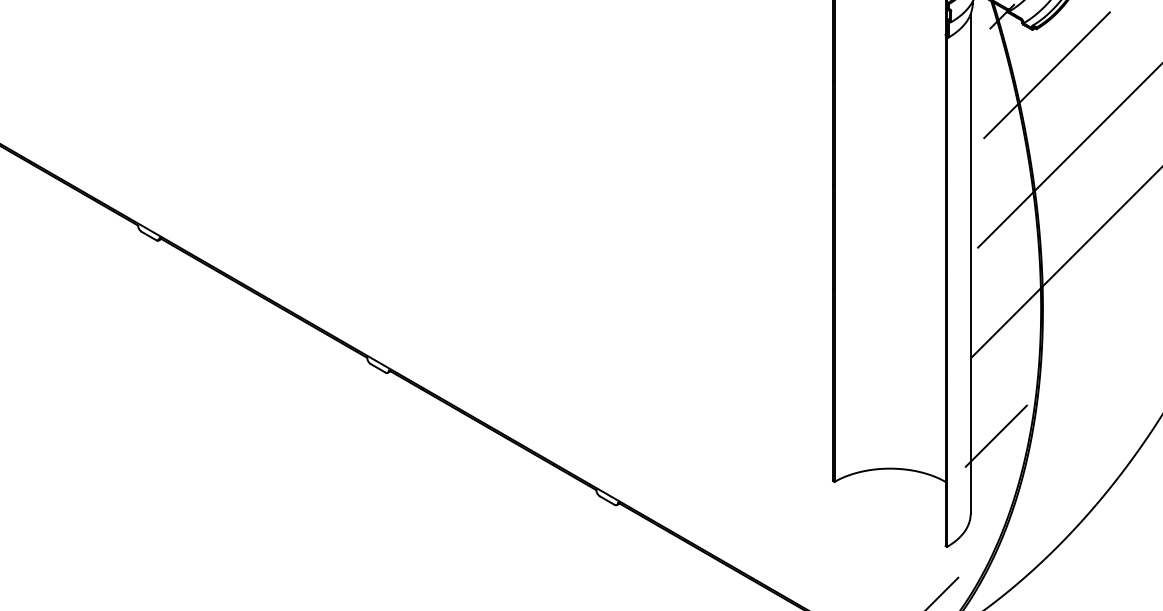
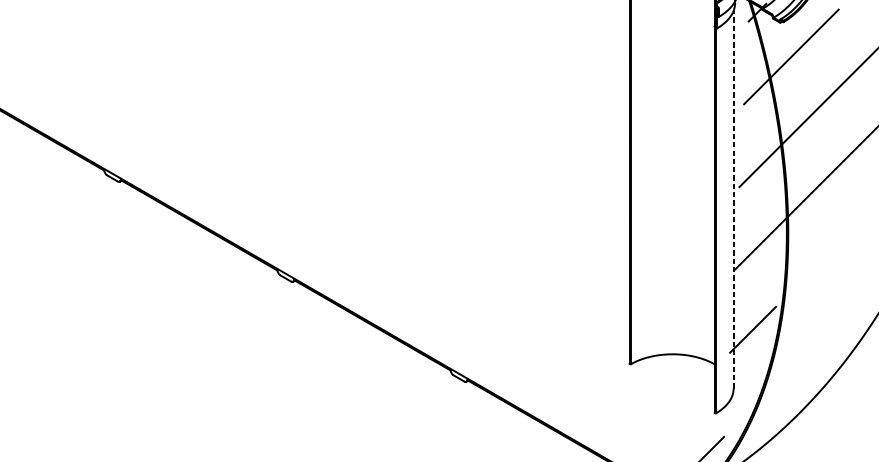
line: (970, 264) -> (733, 200), solid -> dashed

